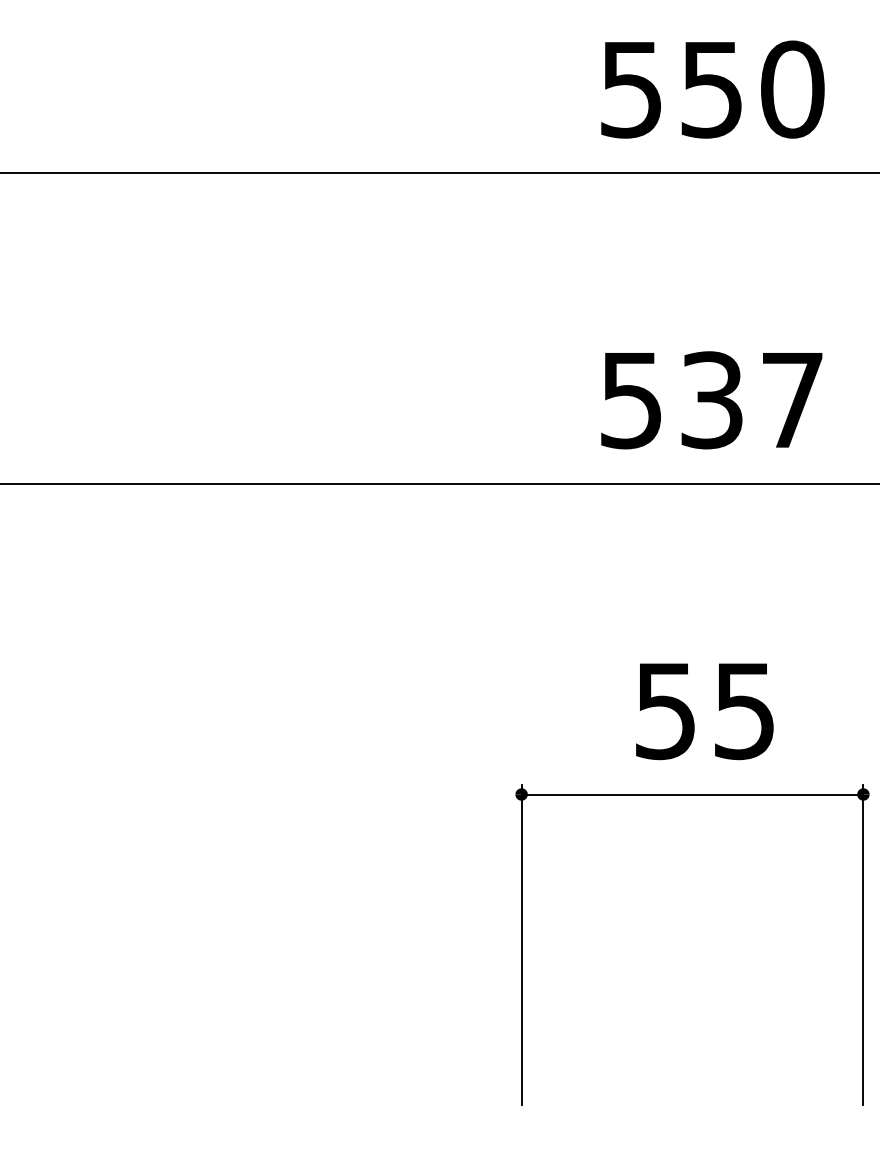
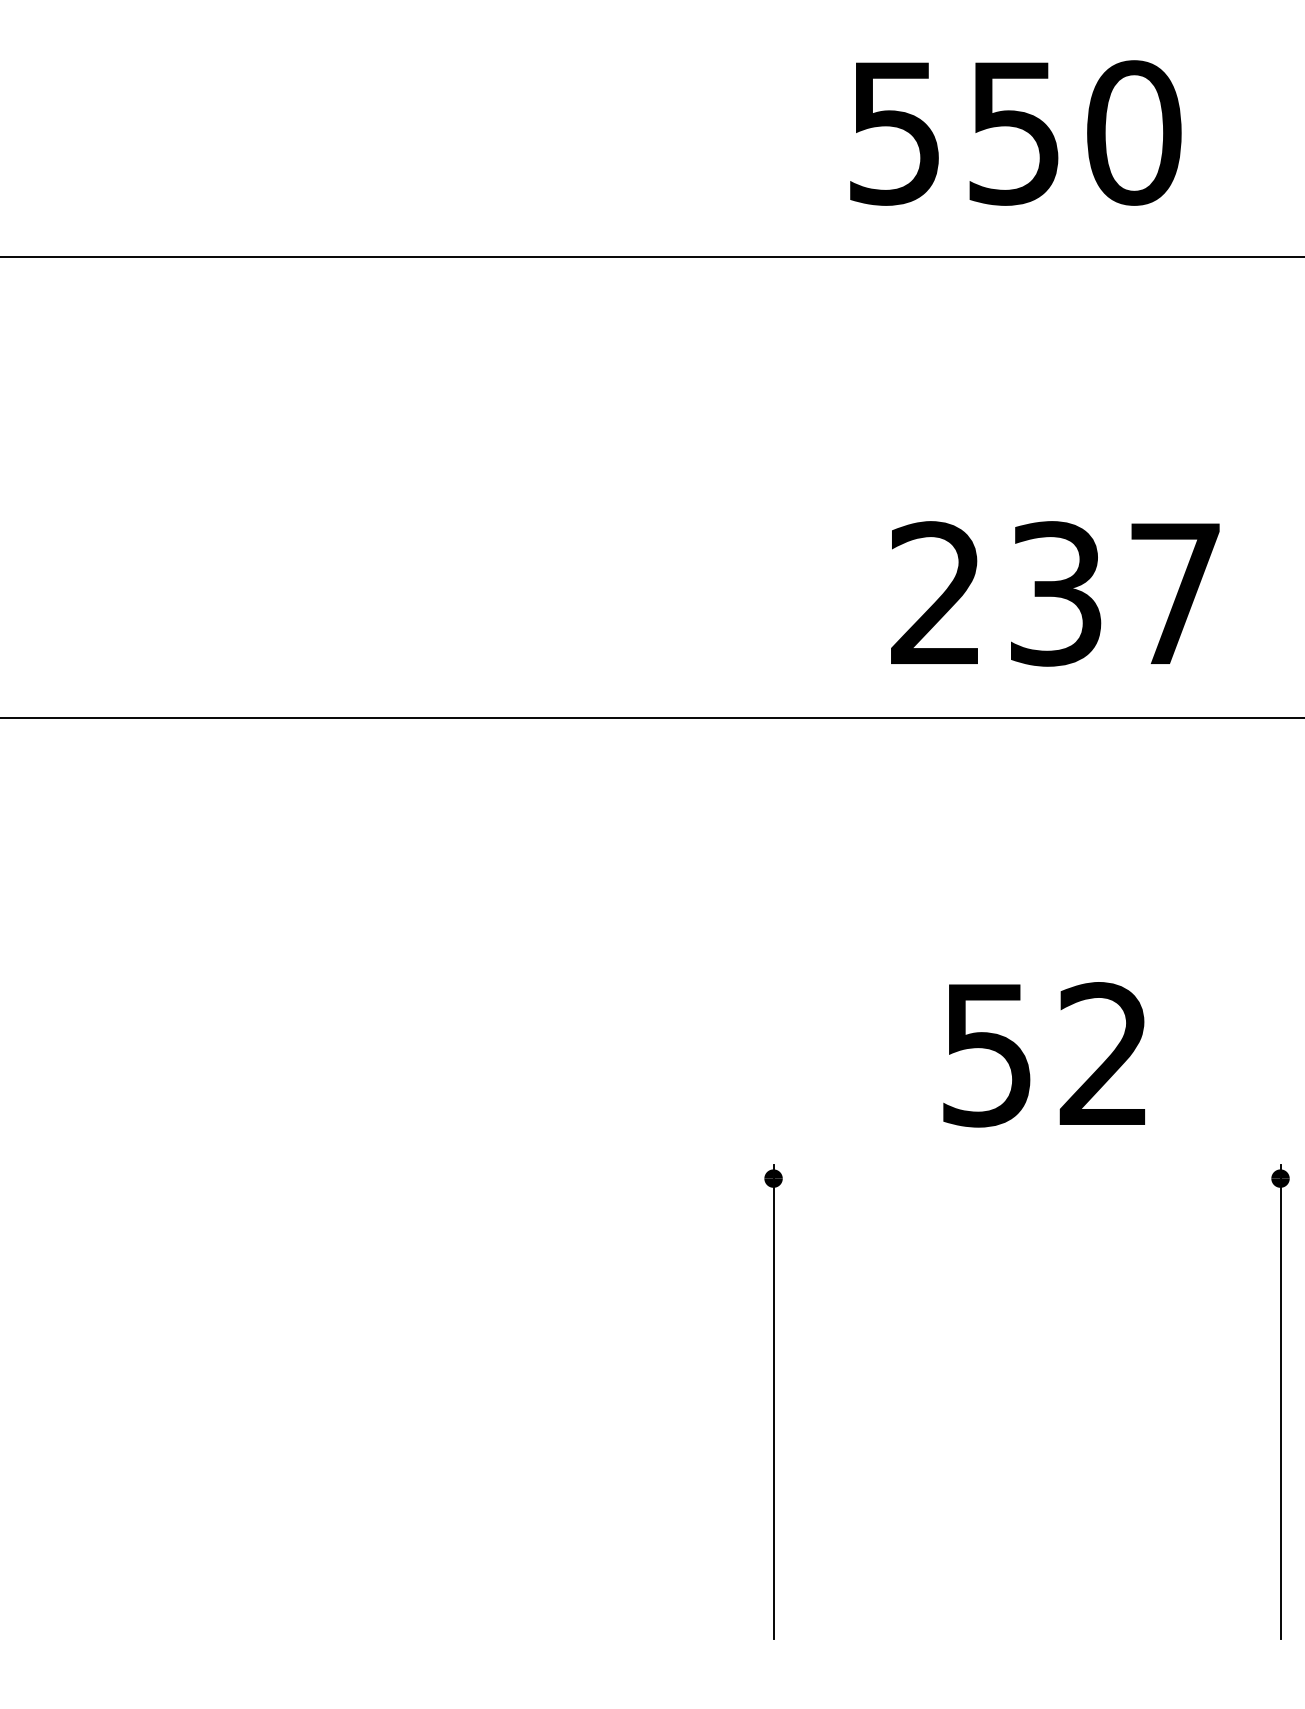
text: (712, 89) -> (1015, 132), moved
text: (630, 400) -> (935, 594), 537 -> 237
text: (743, 711) -> (1102, 1055), 55 -> 52
line: (692, 794) -> (1027, 1178), removed

